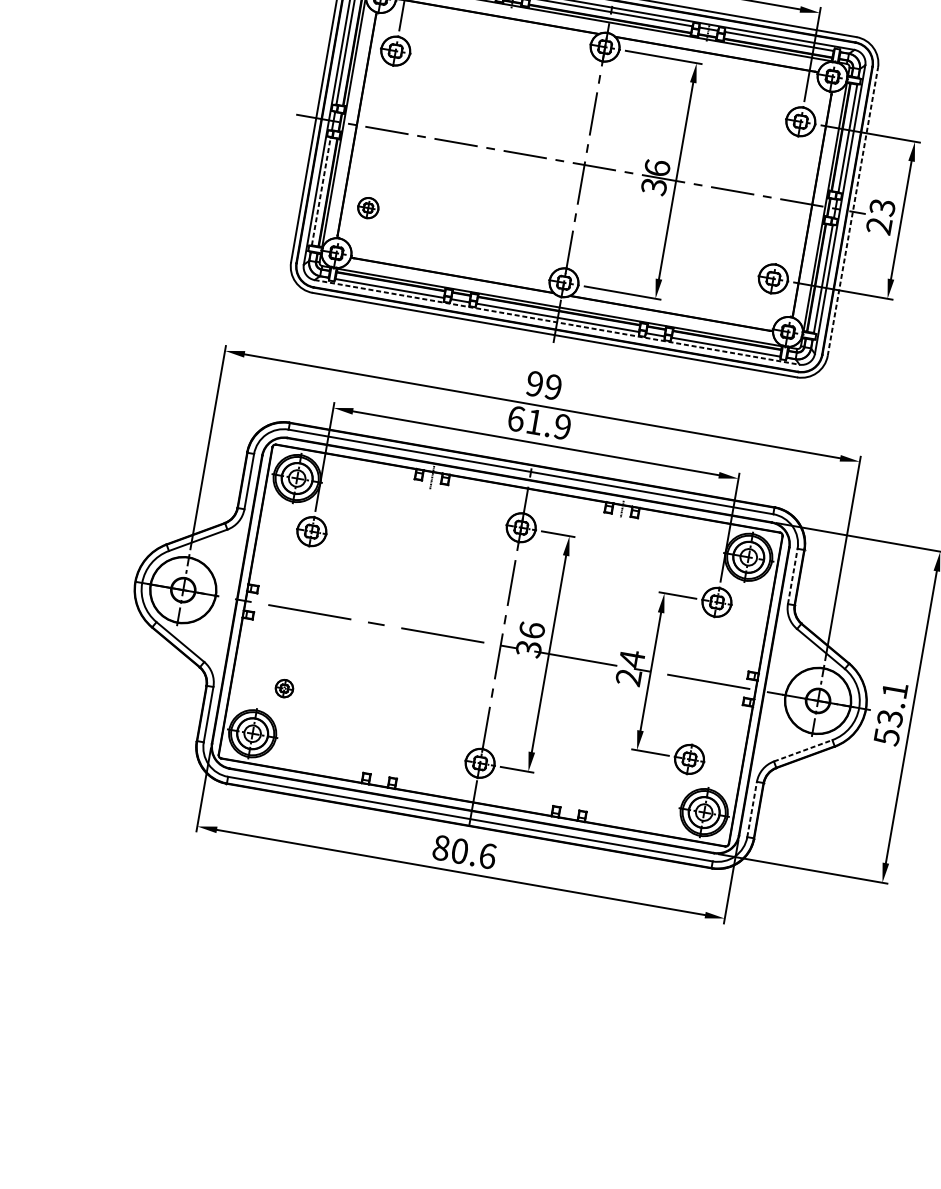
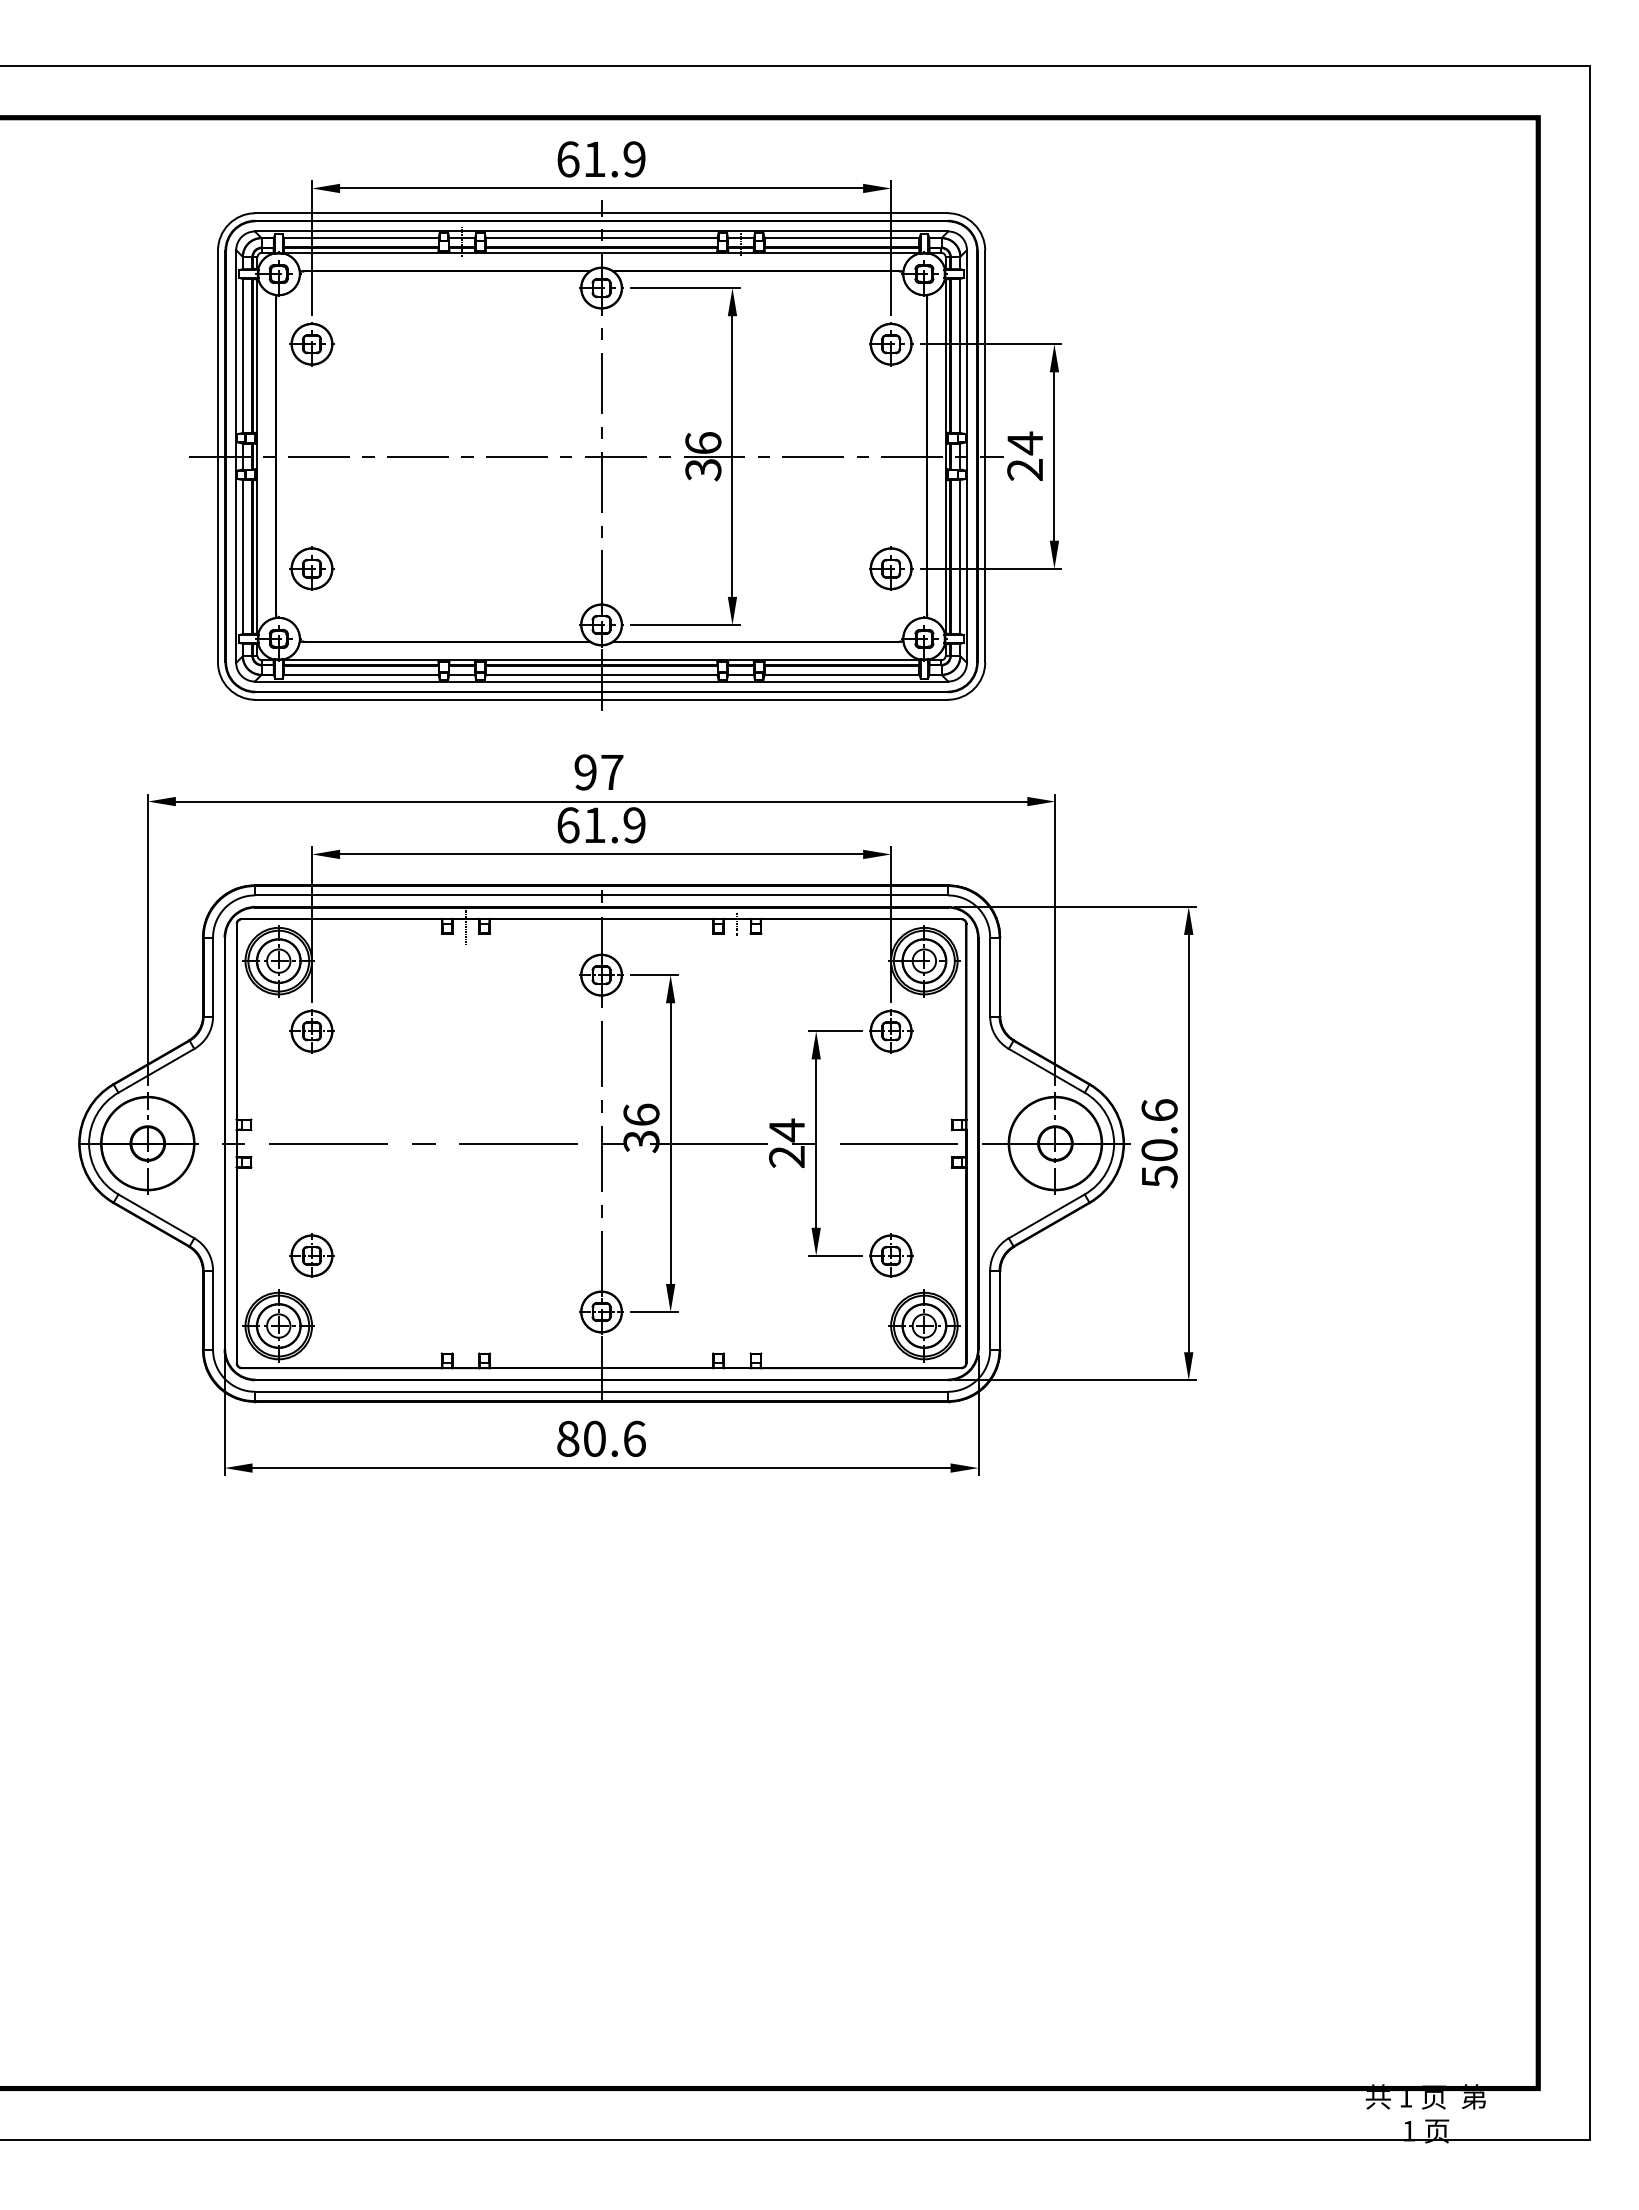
line: (321, 191) -> (242, 556), dashed -> solid
part: (368, 207) -> (311, 568), size x1.43
text: (882, 207) -> (1025, 443), 23 -> 24
line: (853, 211) -> (985, 456), dashed -> solid
line: (557, 322) -> (601, 681), dashed -> solid
text: (553, 387) -> (612, 772), 99 -> 97
line: (792, 576) -> (990, 977), dashed -> solid
part: (284, 688) -> (311, 1255), size x1.67
text: (892, 704) -> (1159, 1130), 53.1 -> 50.6
line: (802, 750) -> (1046, 1216), dashed -> solid
line: (752, 809) -> (990, 1310), dashed -> solid

